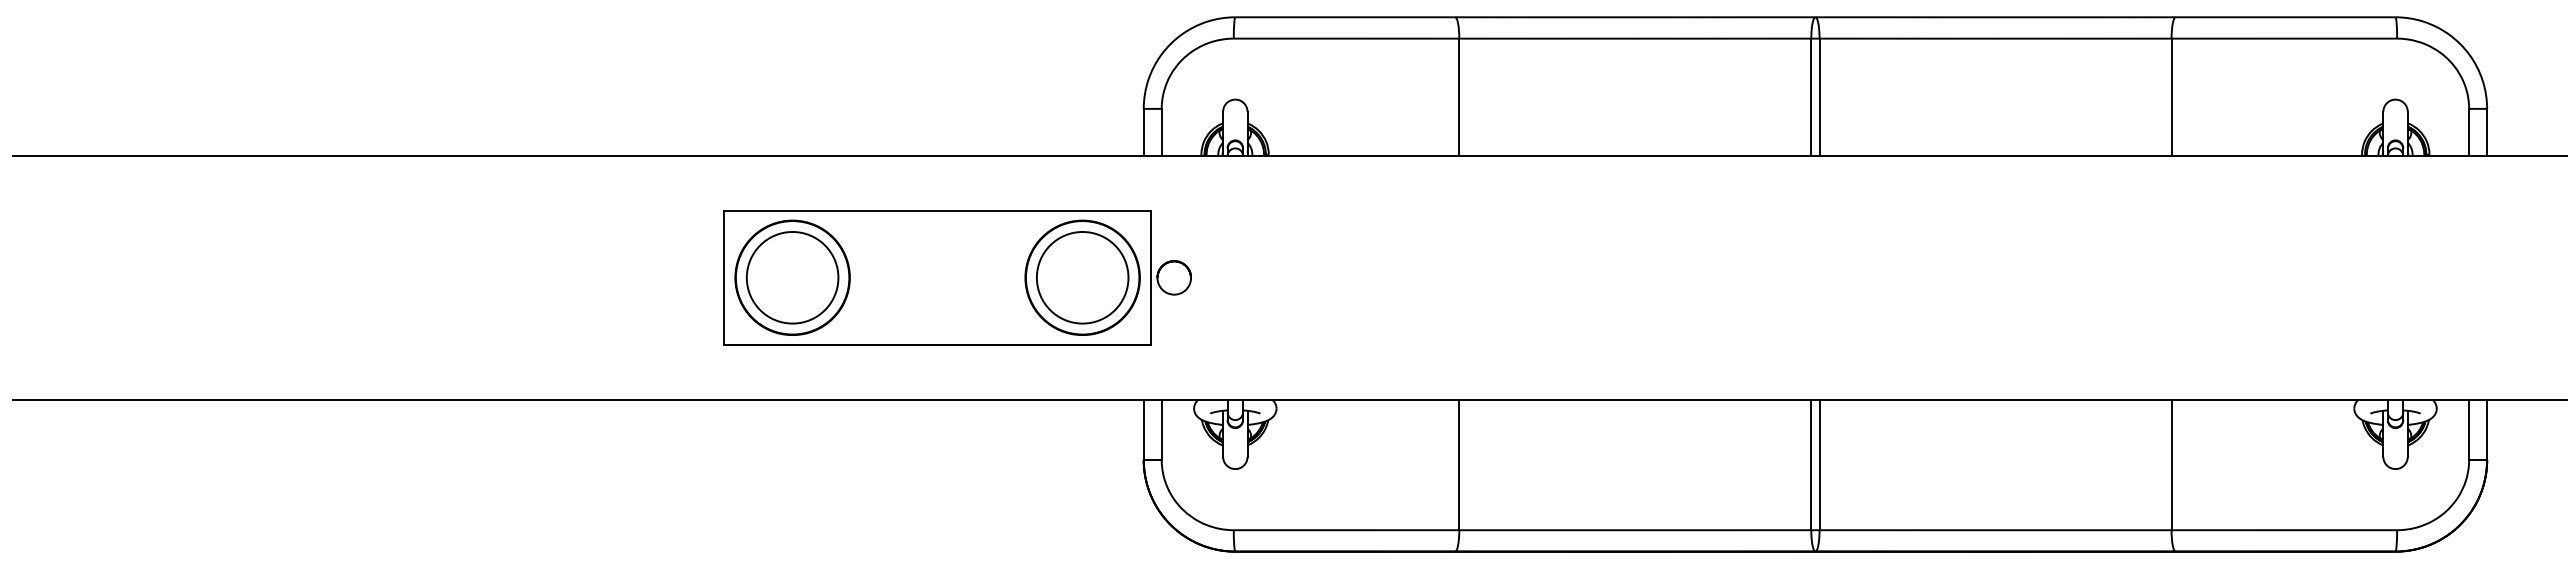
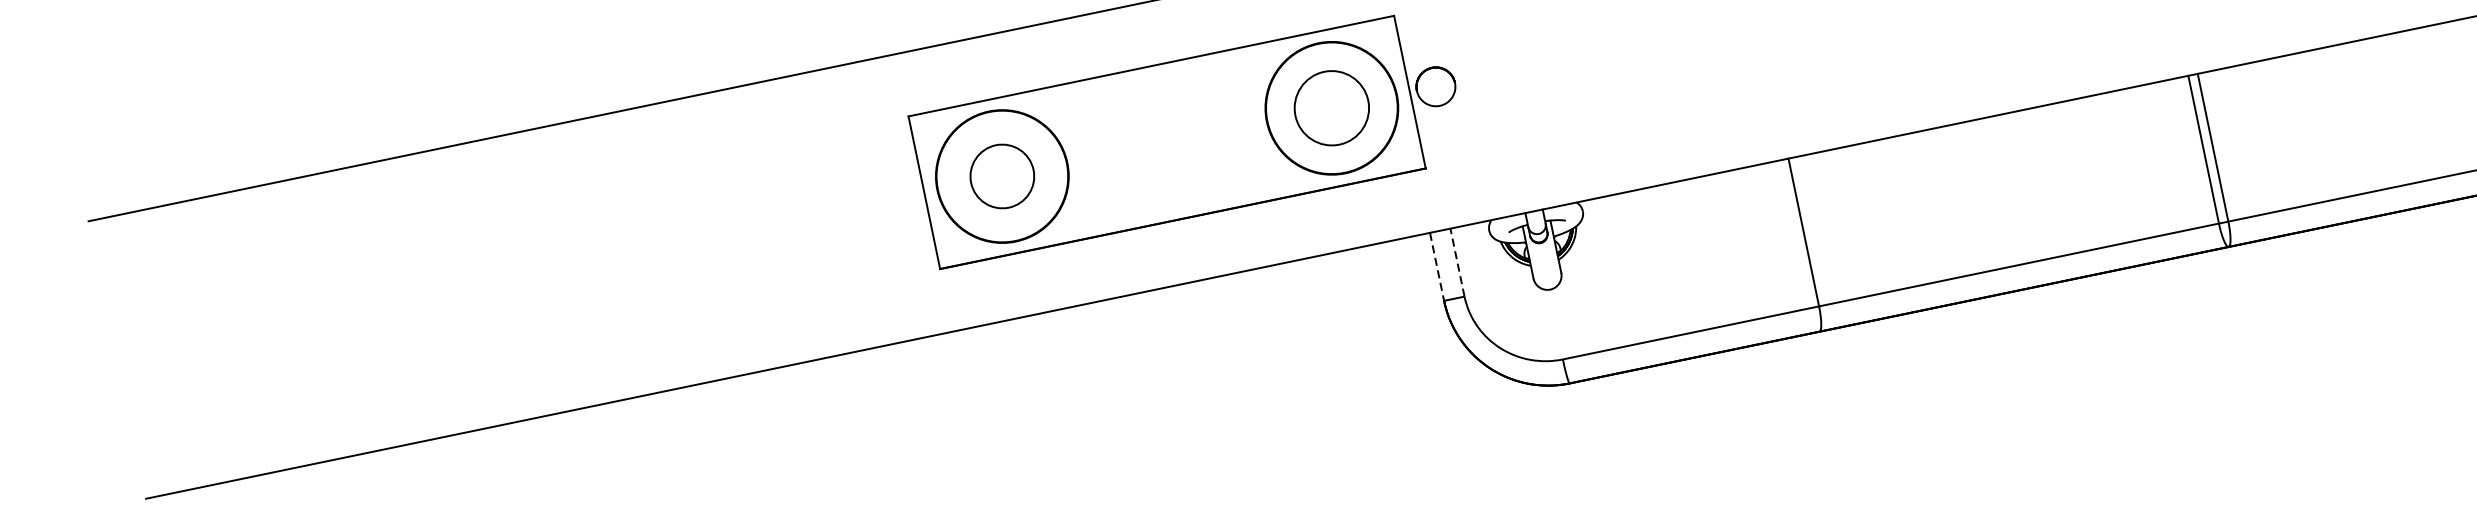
circle: (792, 277) -> (1002, 176), size x0.6
circle: (1082, 277) -> (1331, 107), size x0.7
line: (1143, 430) -> (1436, 267), solid -> dashed
line: (1161, 430) -> (1457, 263), solid -> dashed

